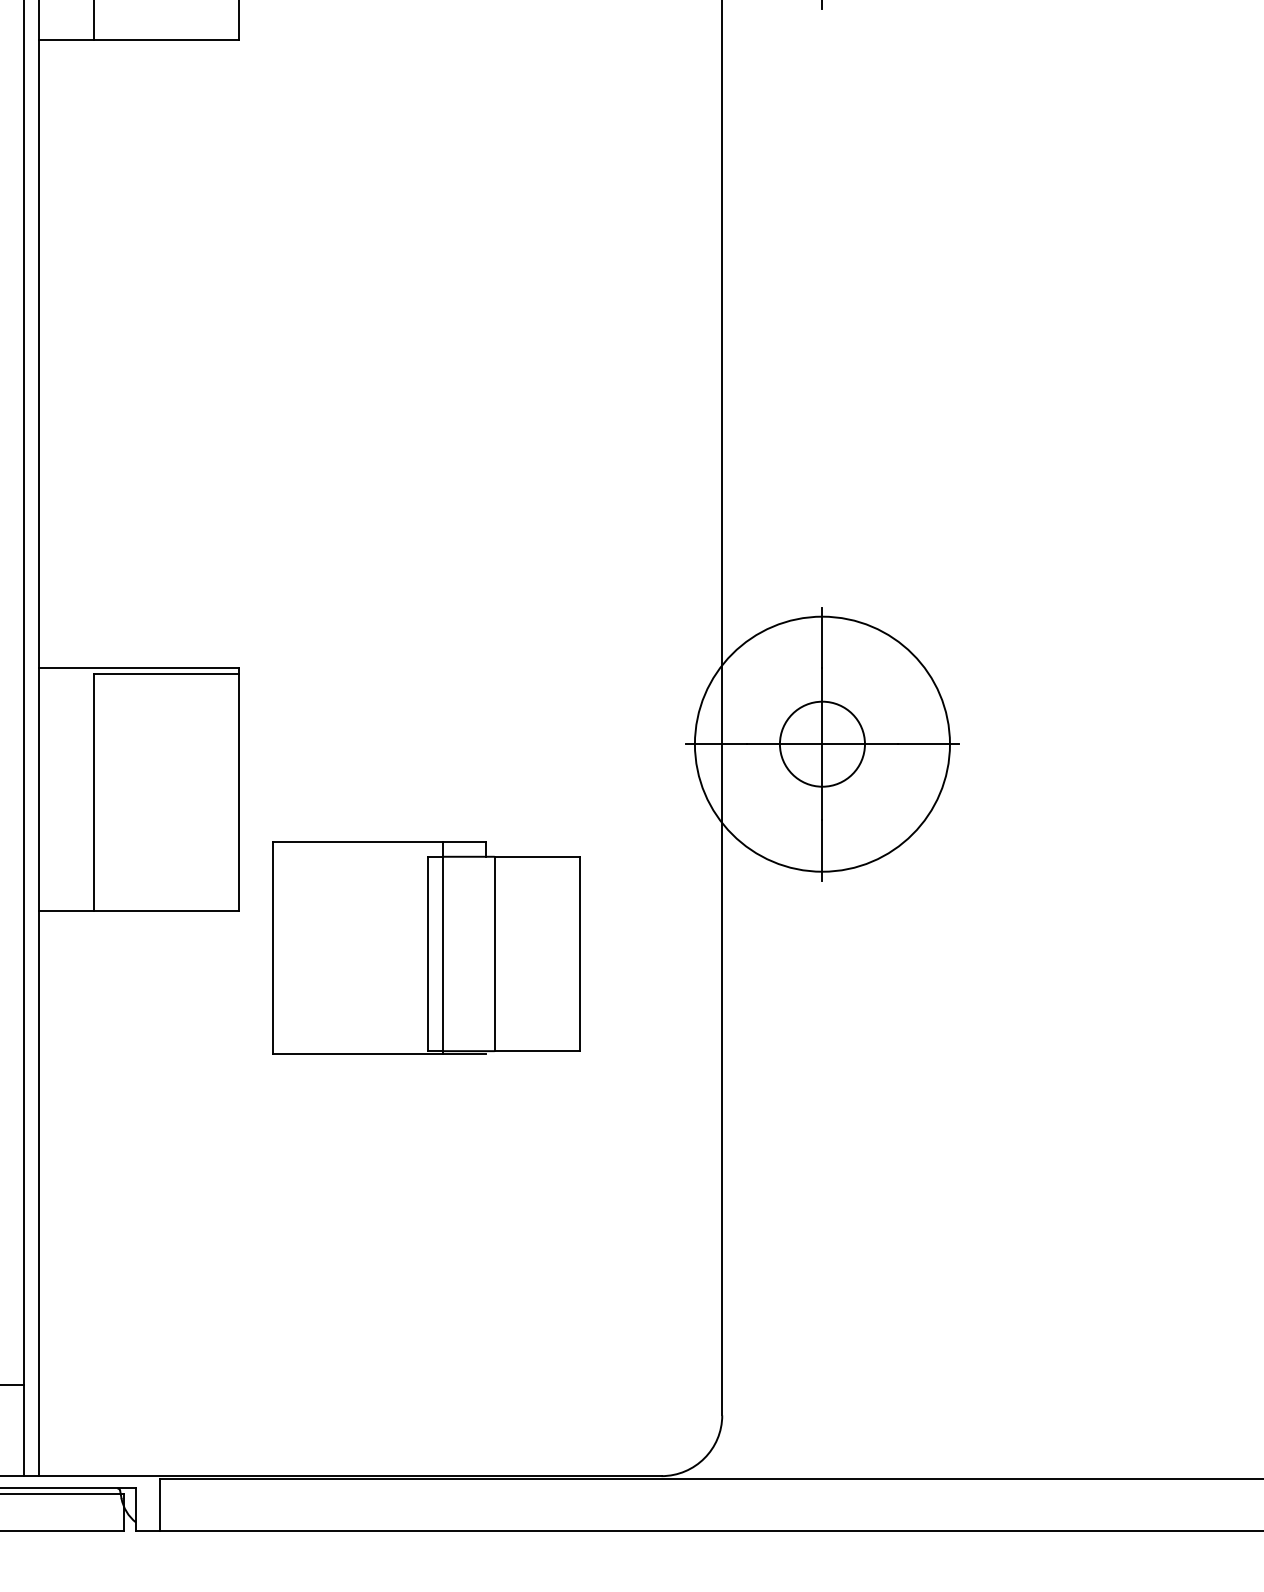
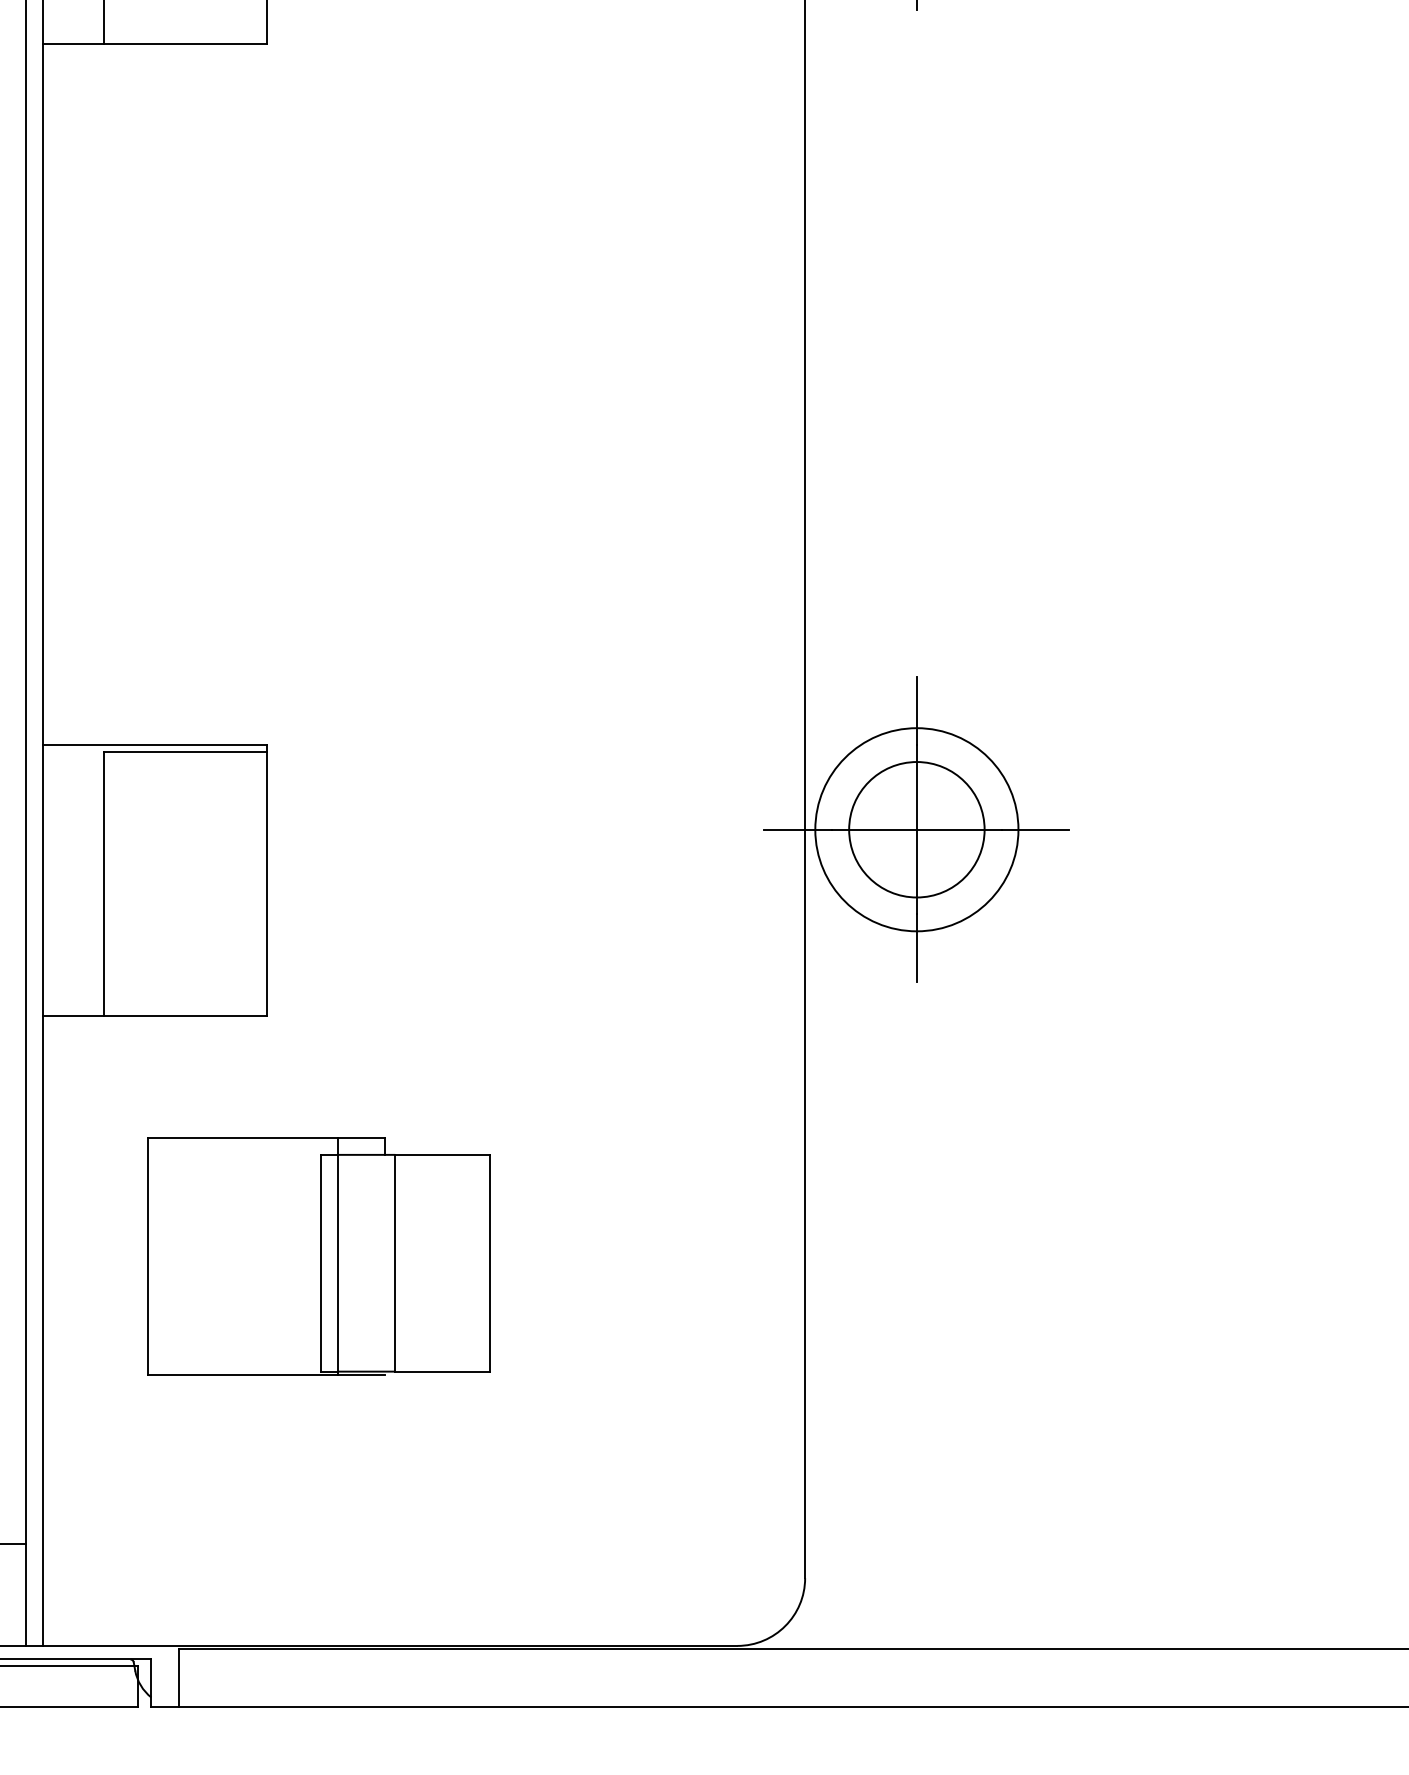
circle: (822, 743) -> (916, 828), size x1.43
circle: (822, 744) -> (916, 830), size x0.71
part: (426, 947) -> (319, 1256), moved

